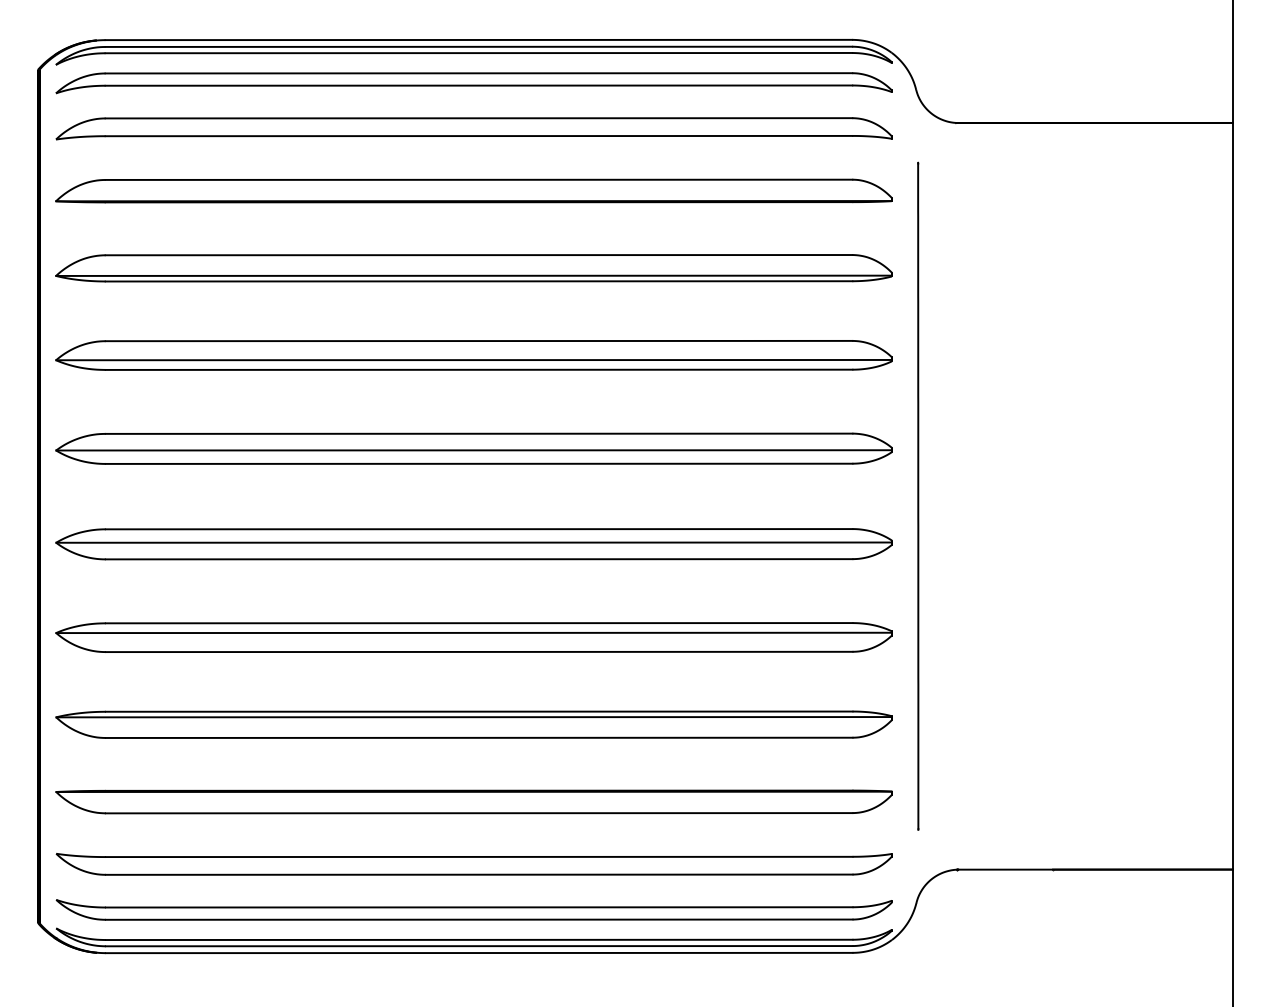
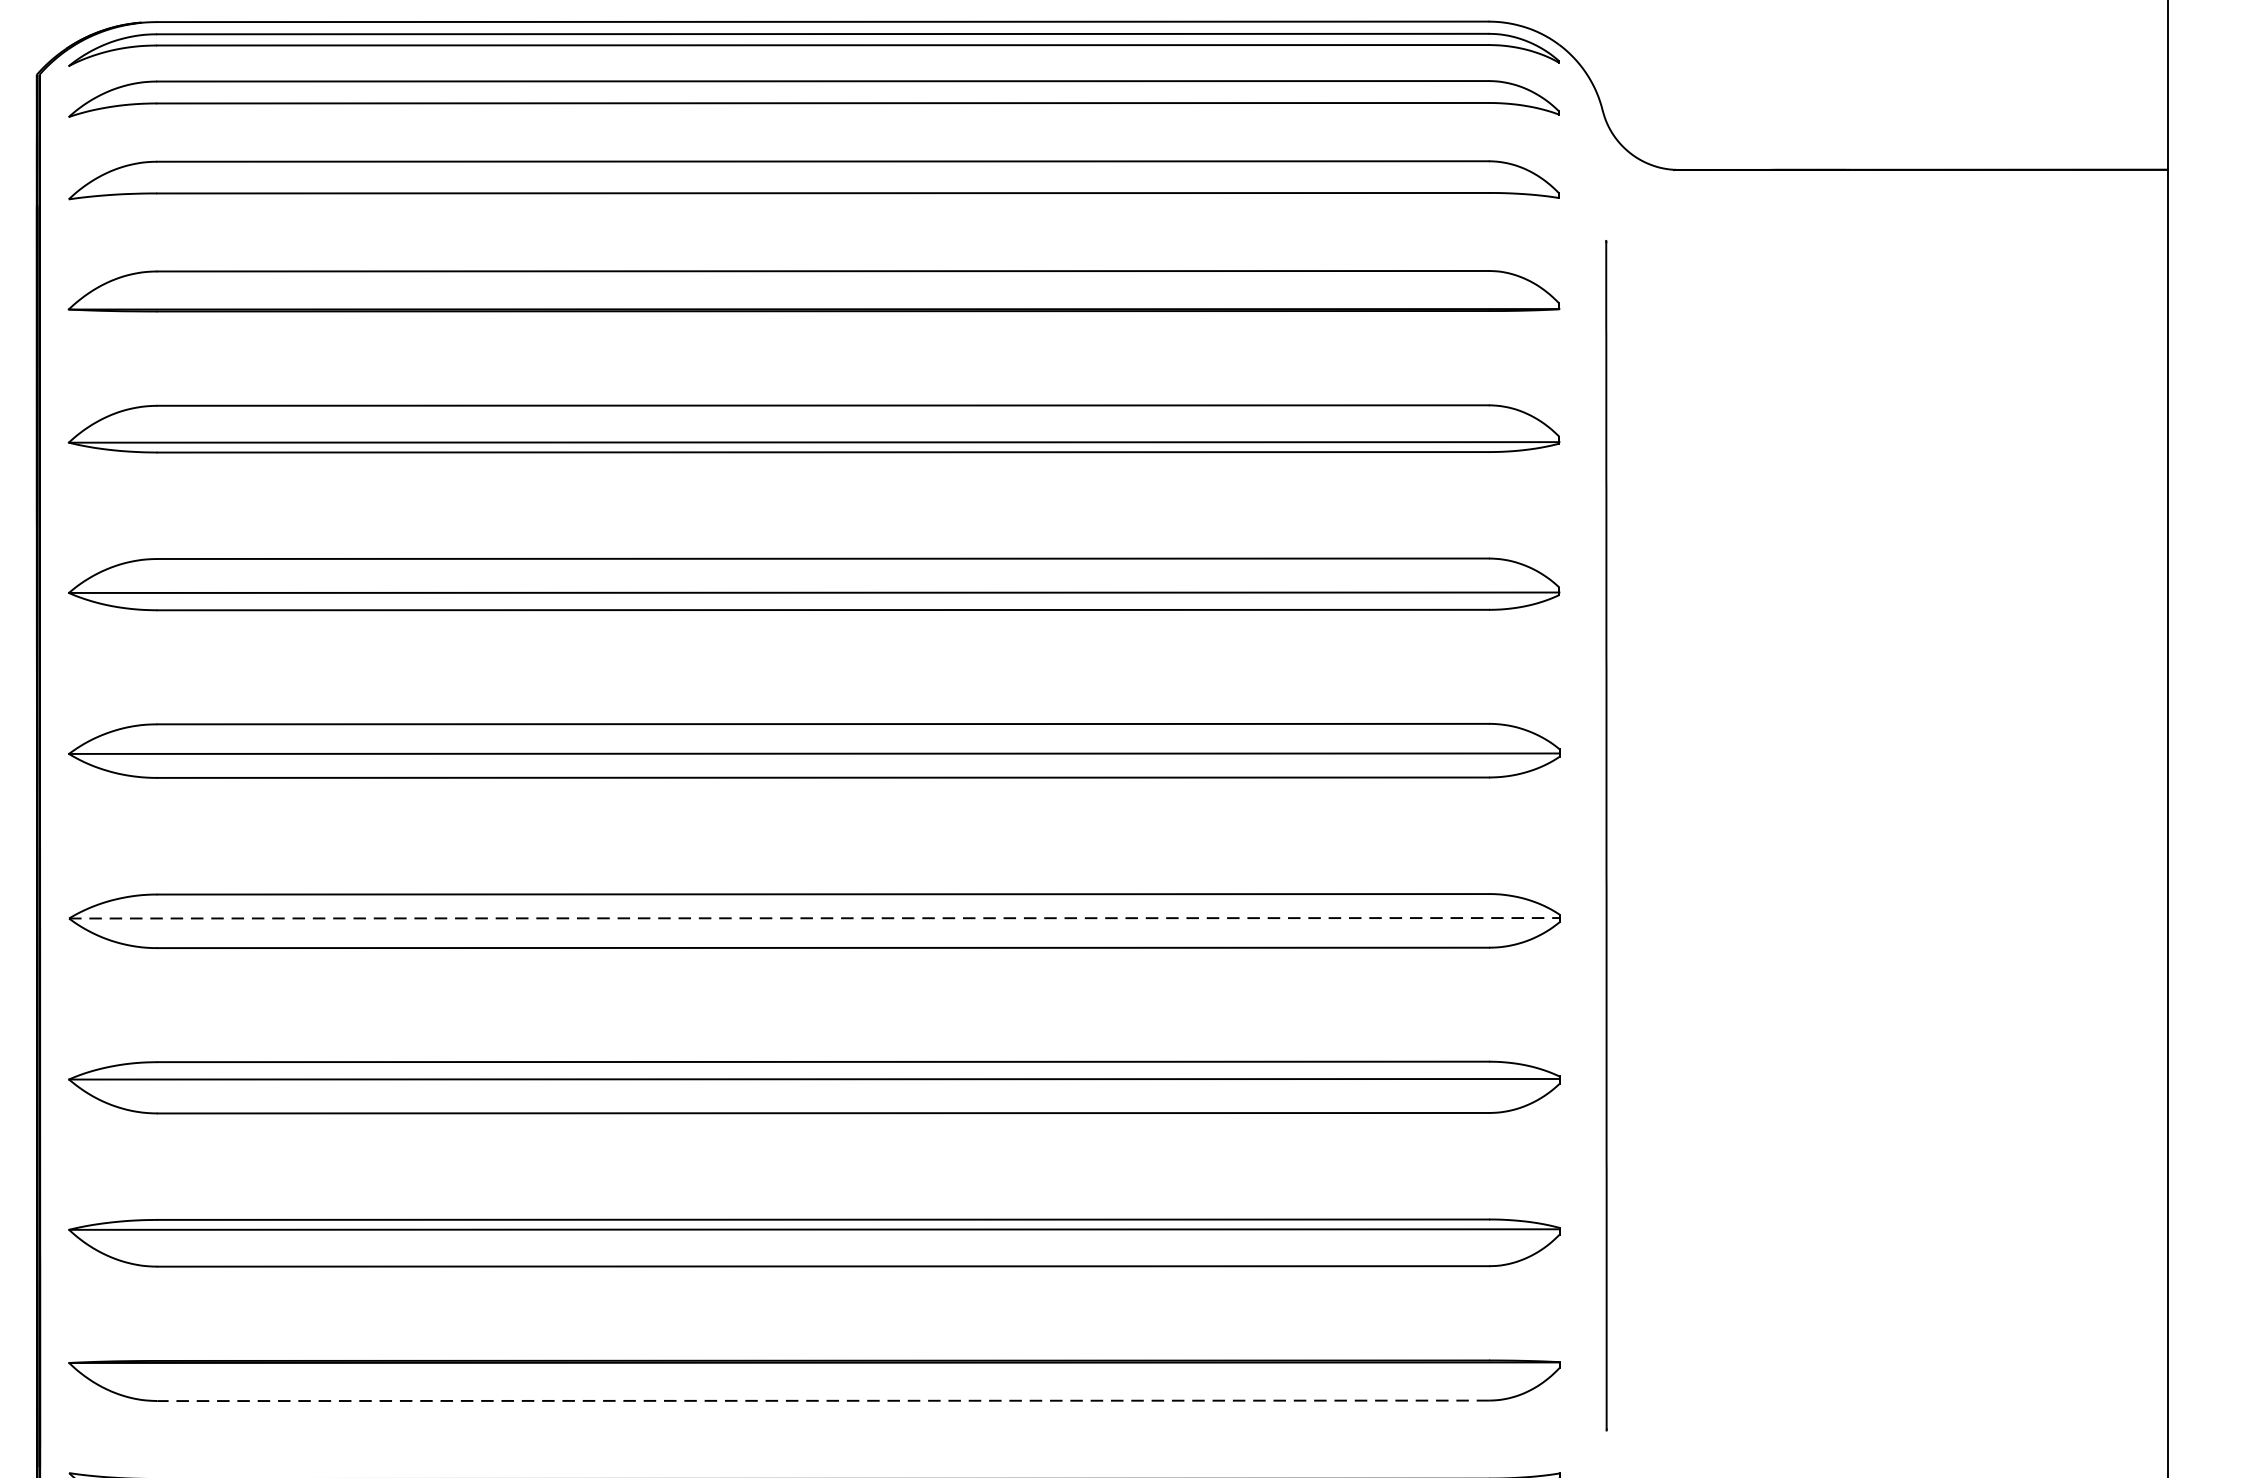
line: (474, 542) -> (815, 918), solid -> dashed
line: (478, 813) -> (822, 1401), solid -> dashed

